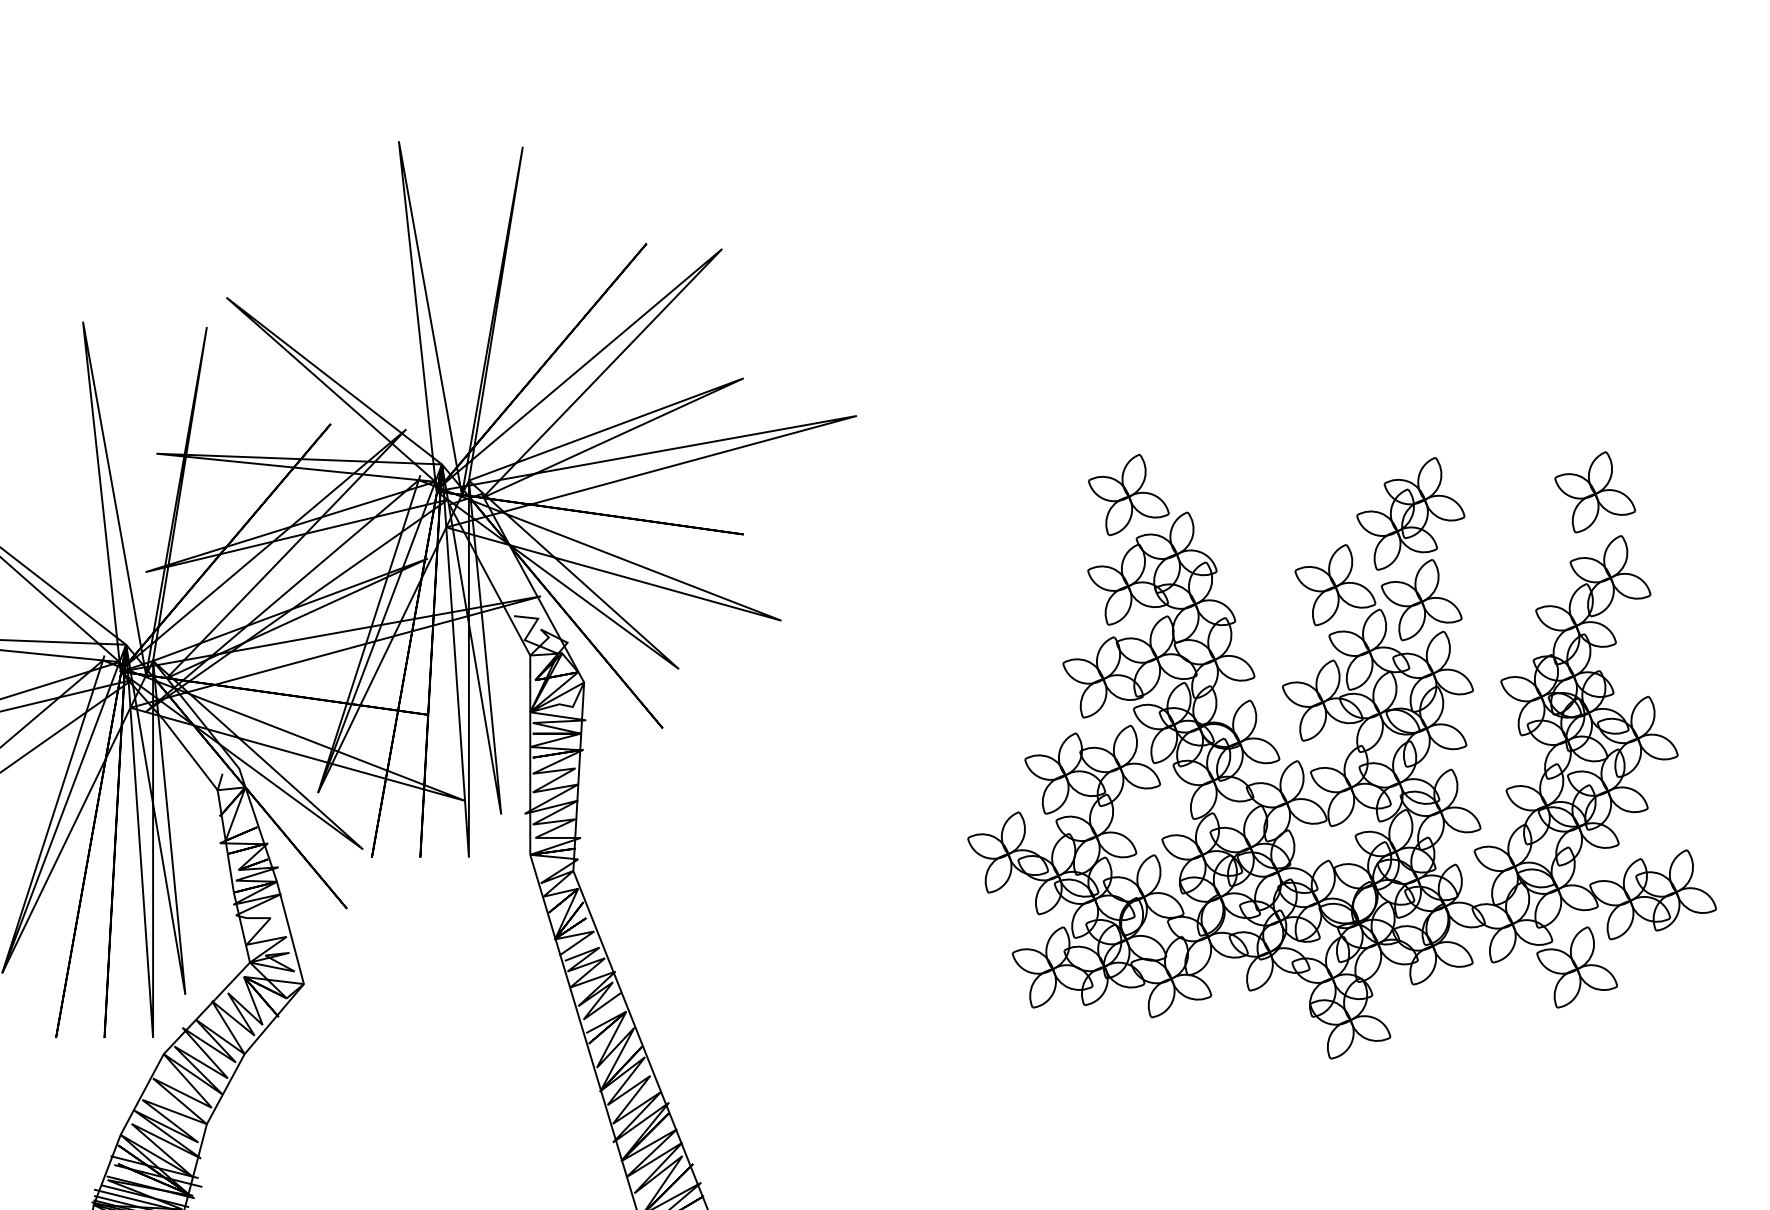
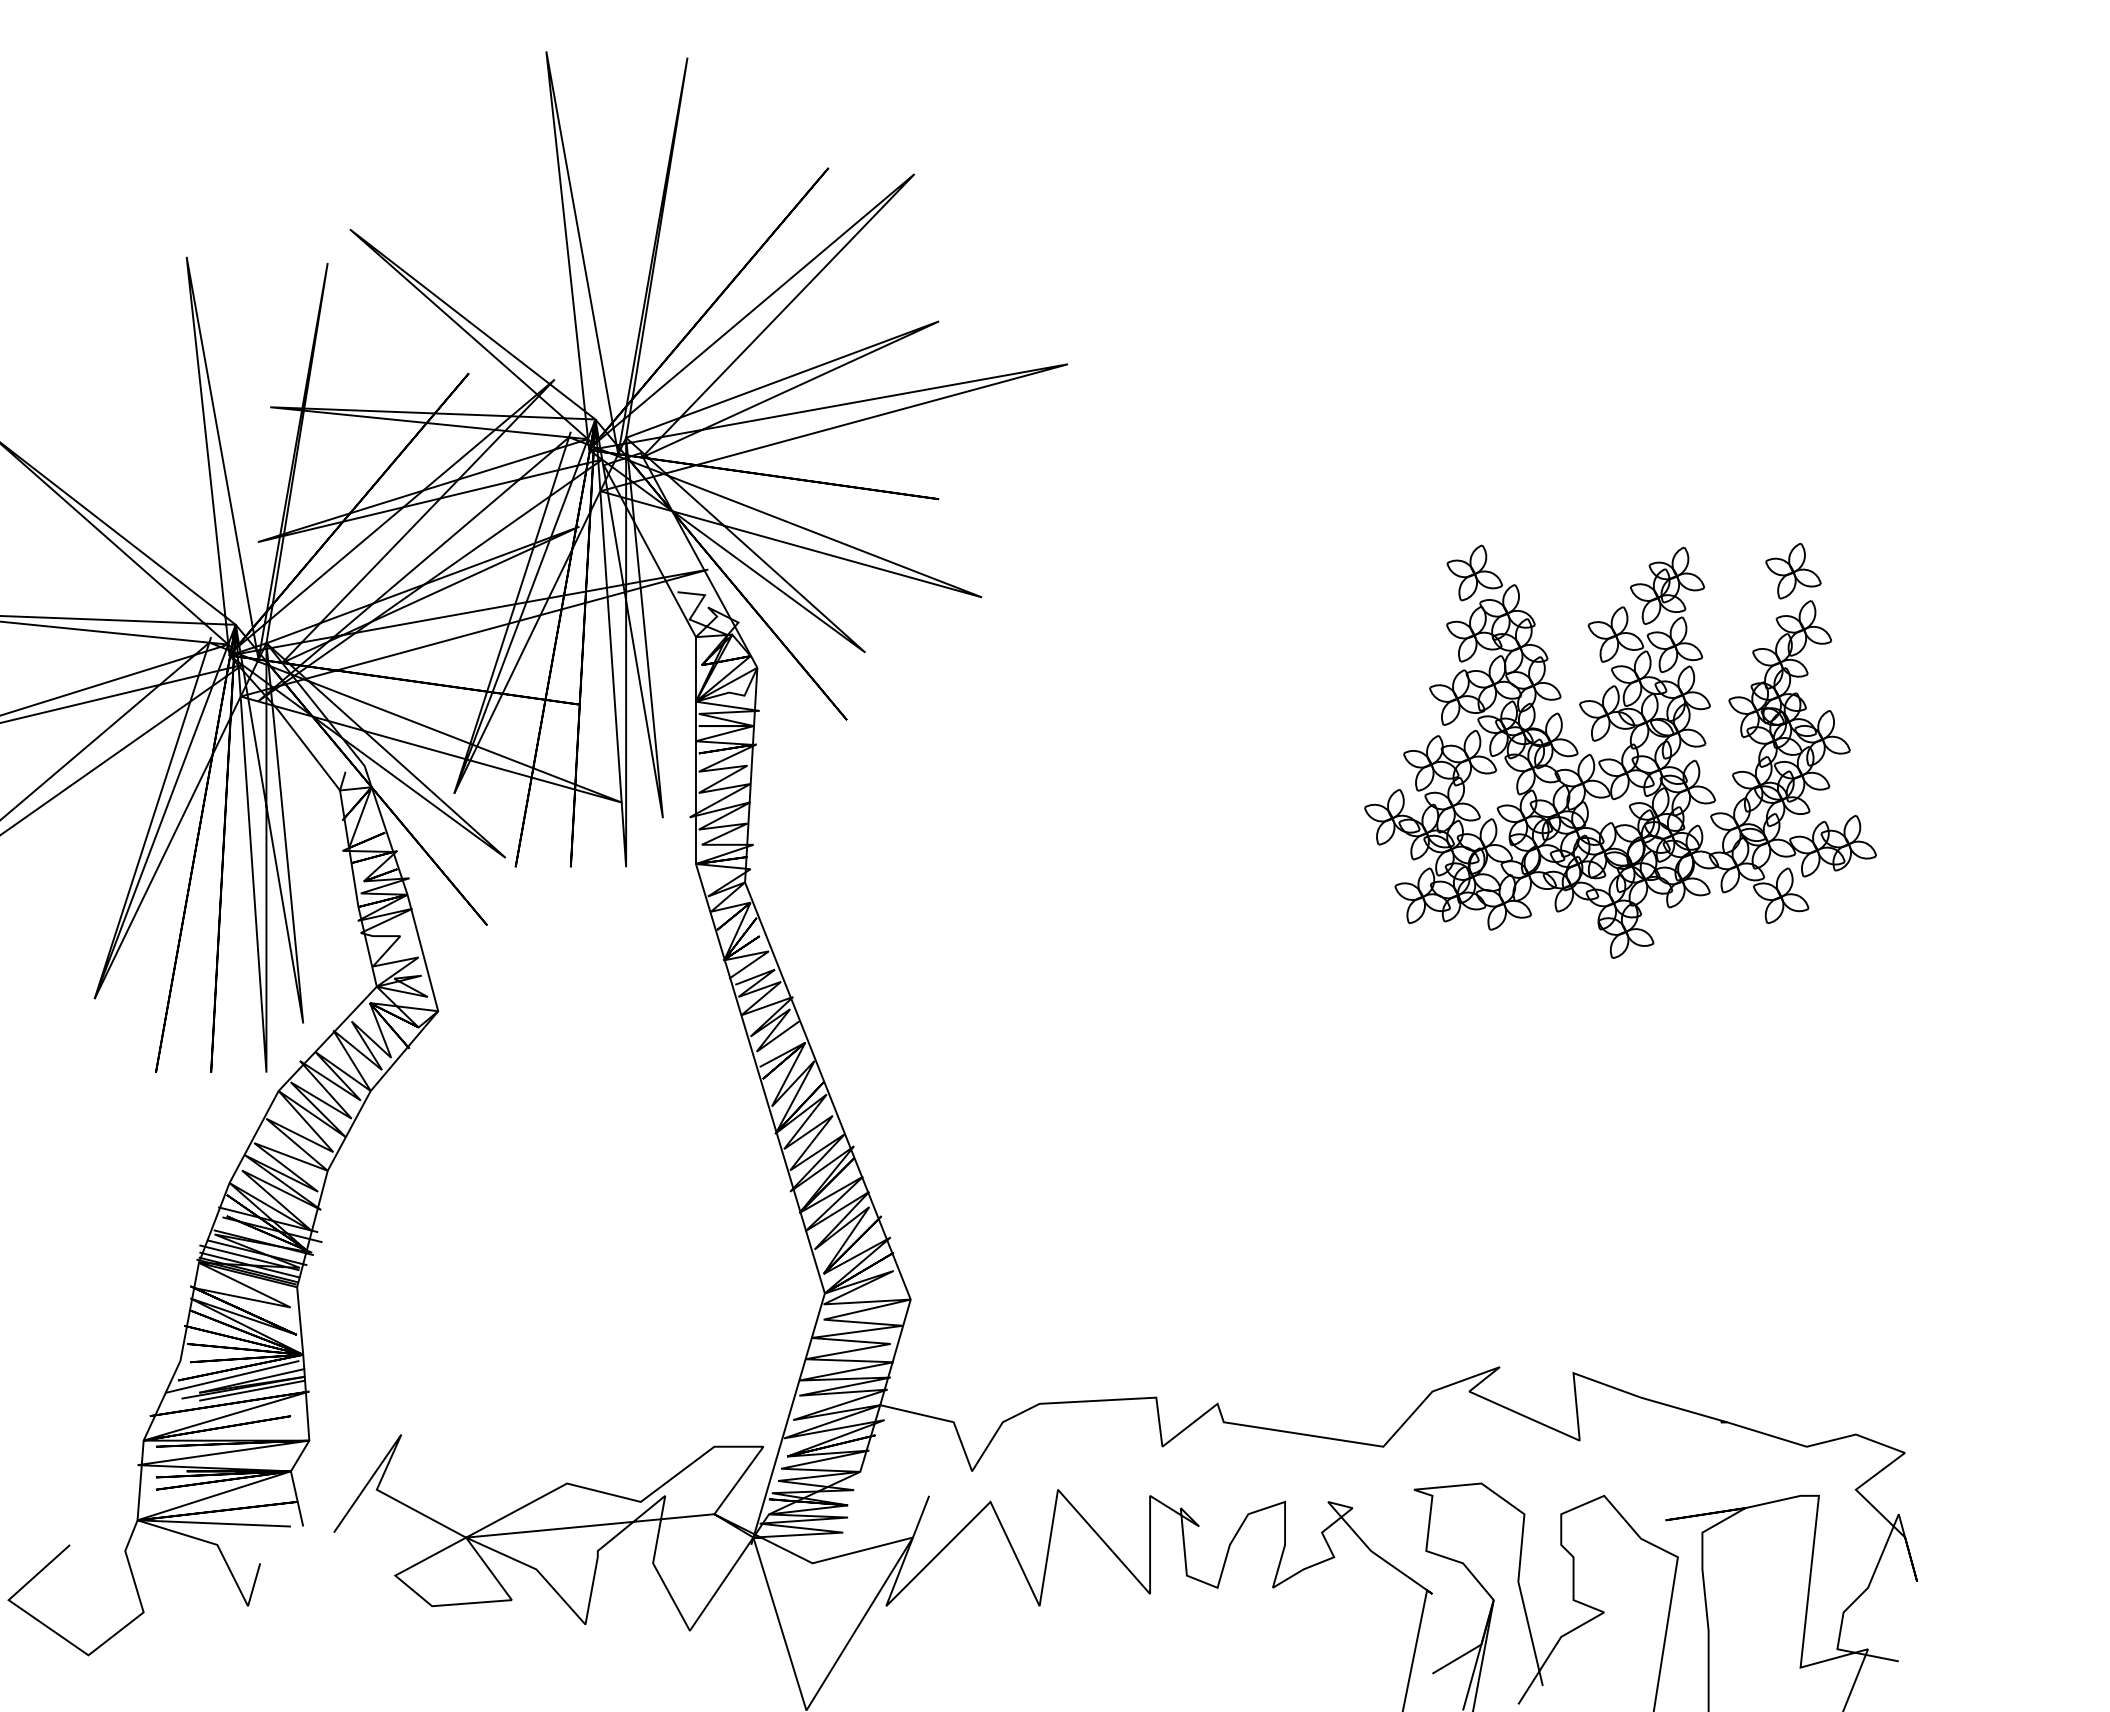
part: (1342, 755) -> (1620, 750), size x0.6

